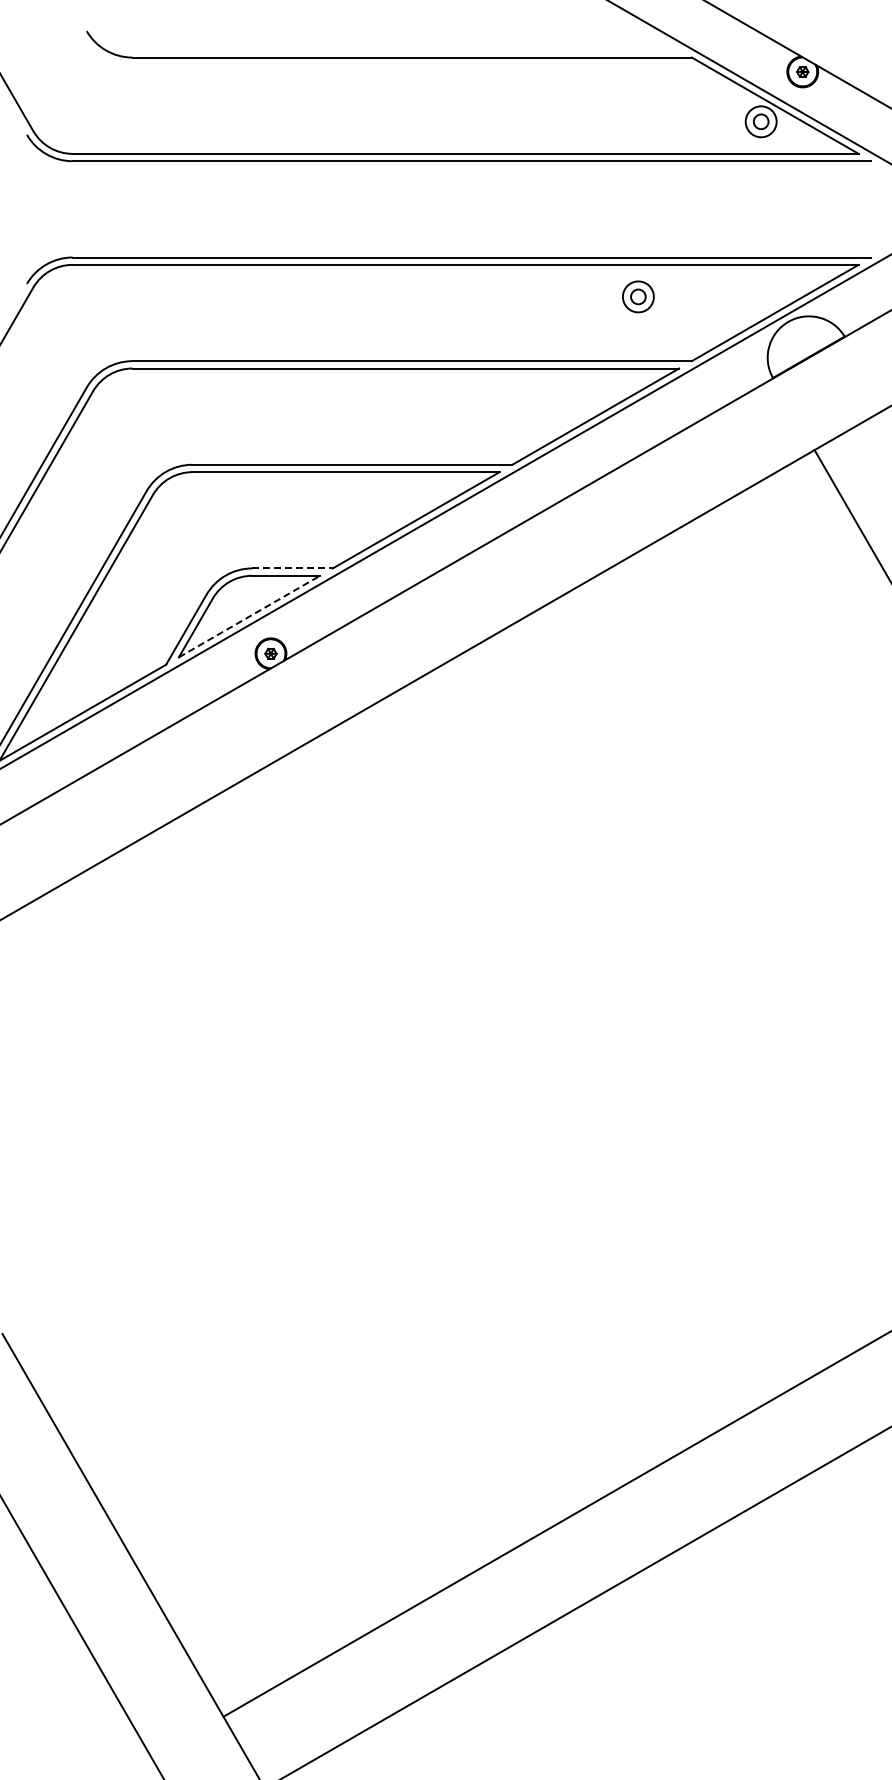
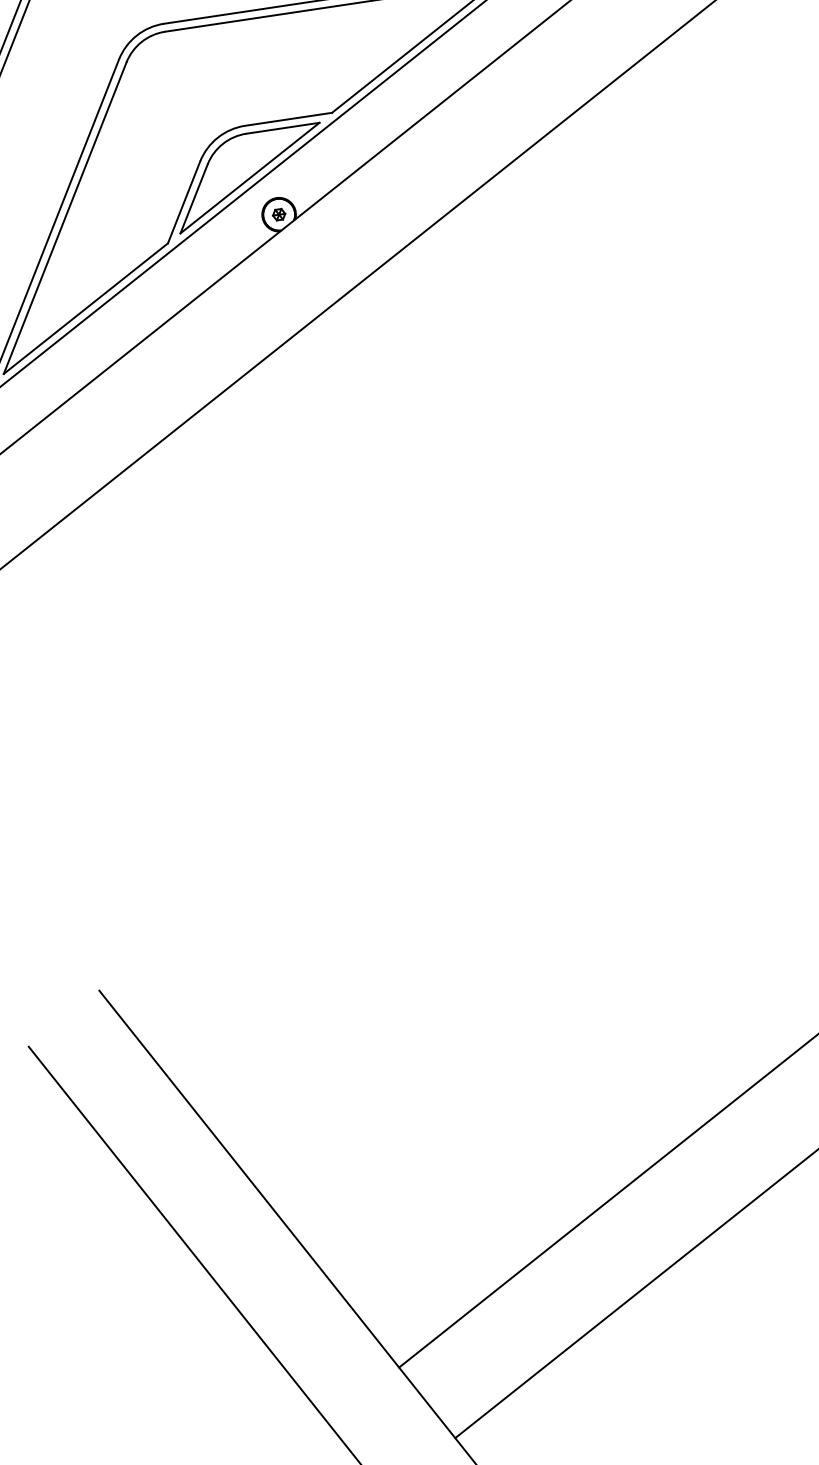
line: (293, 568) -> (289, 119), dashed -> solid
line: (249, 616) -> (249, 178), dashed -> solid

